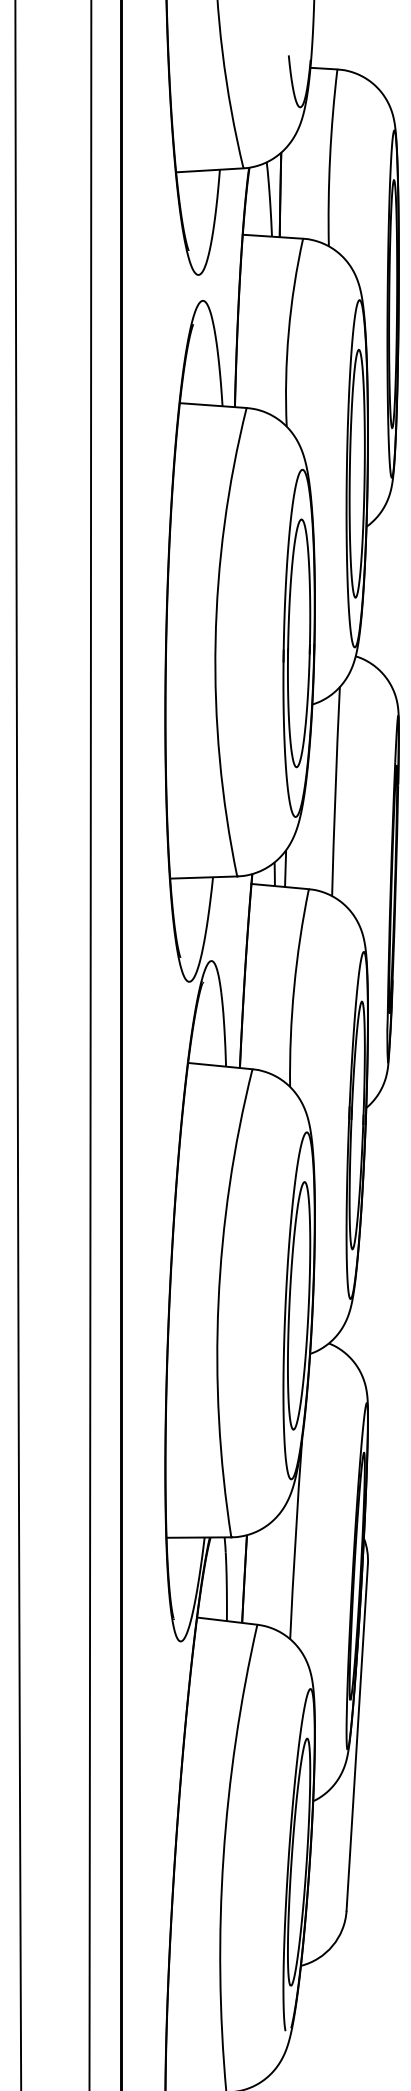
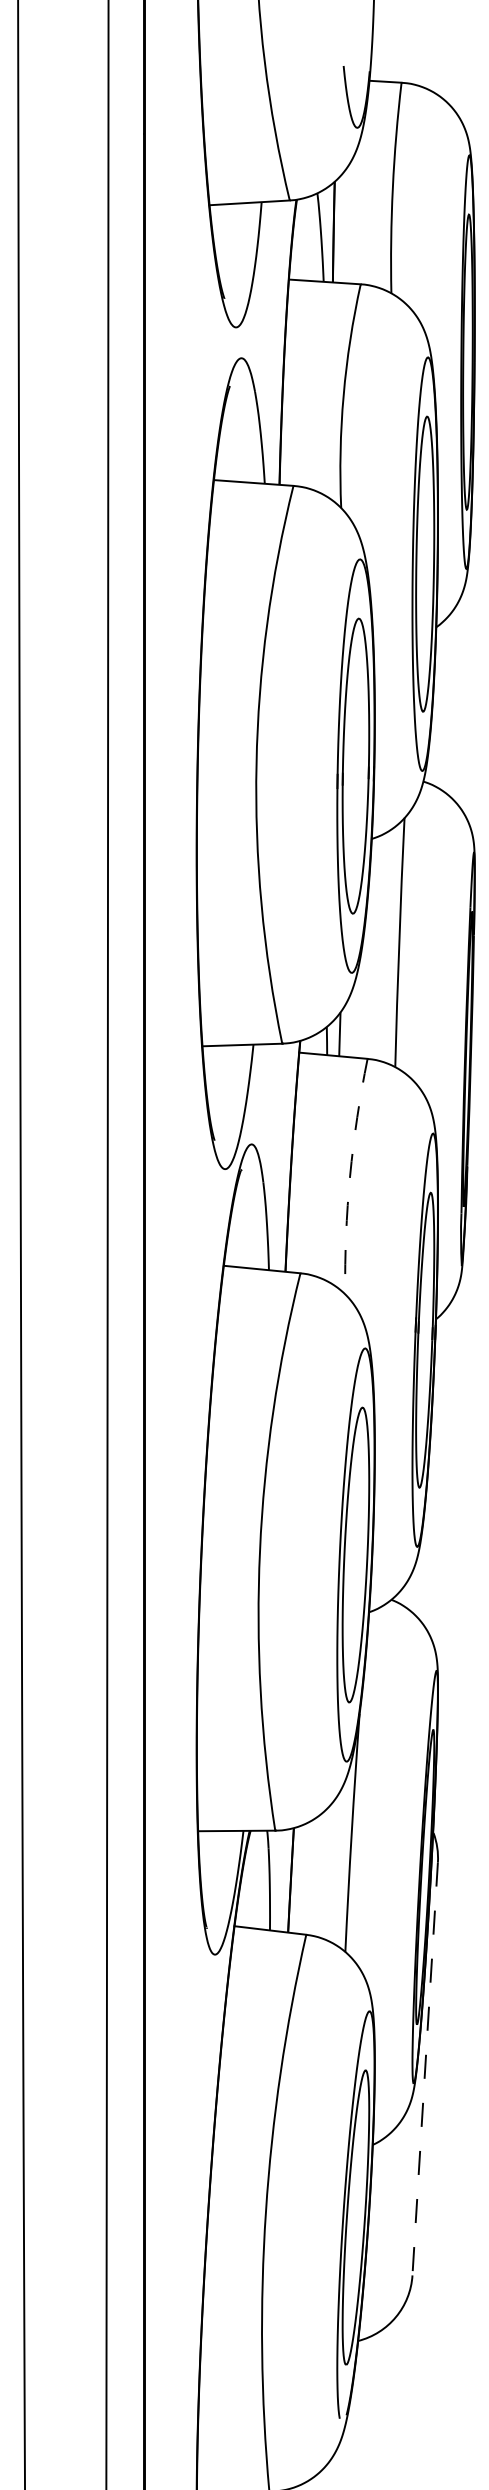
arc: (294, 987) -> (350, 1175), solid -> dashed
line: (357, 1737) -> (425, 2069), solid -> dashed

